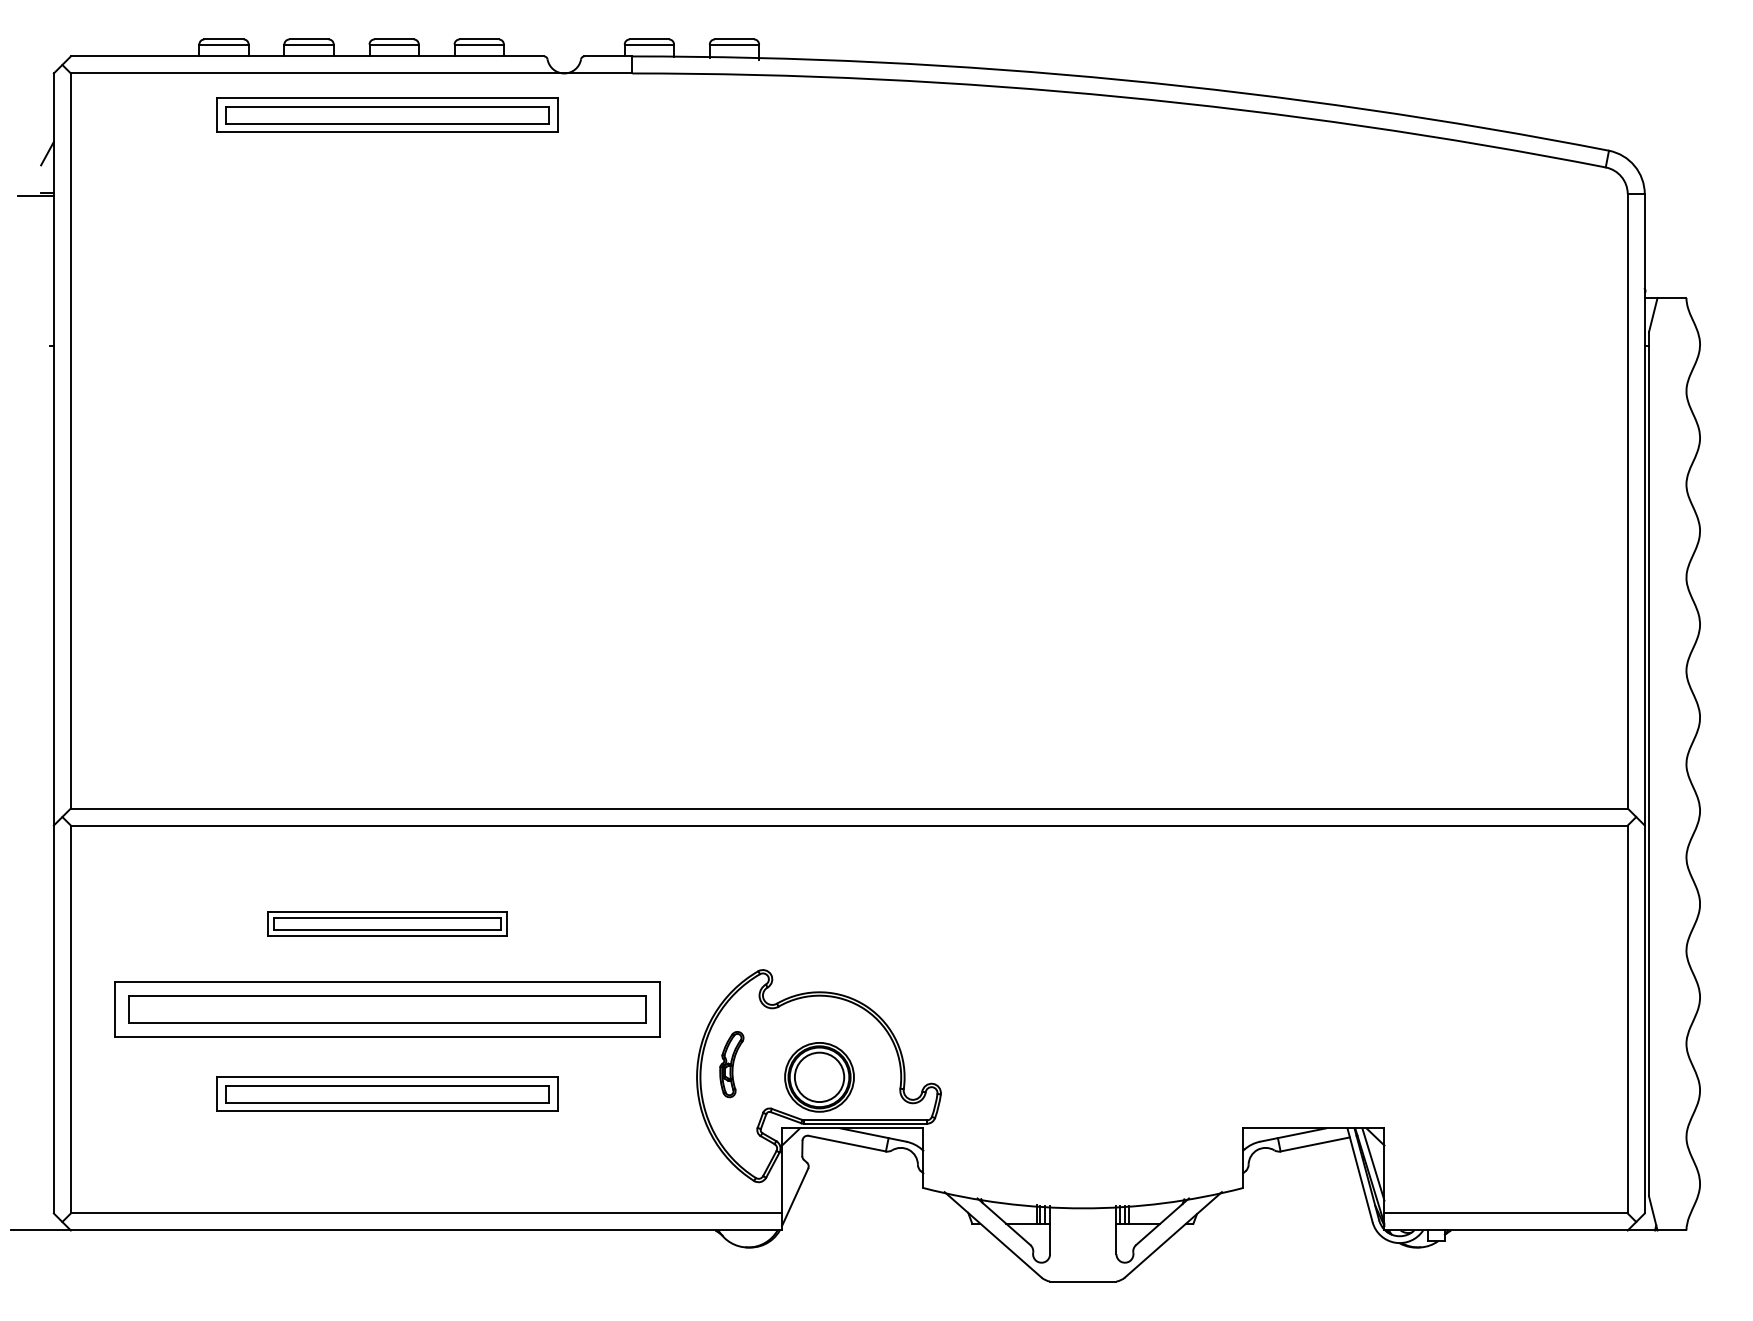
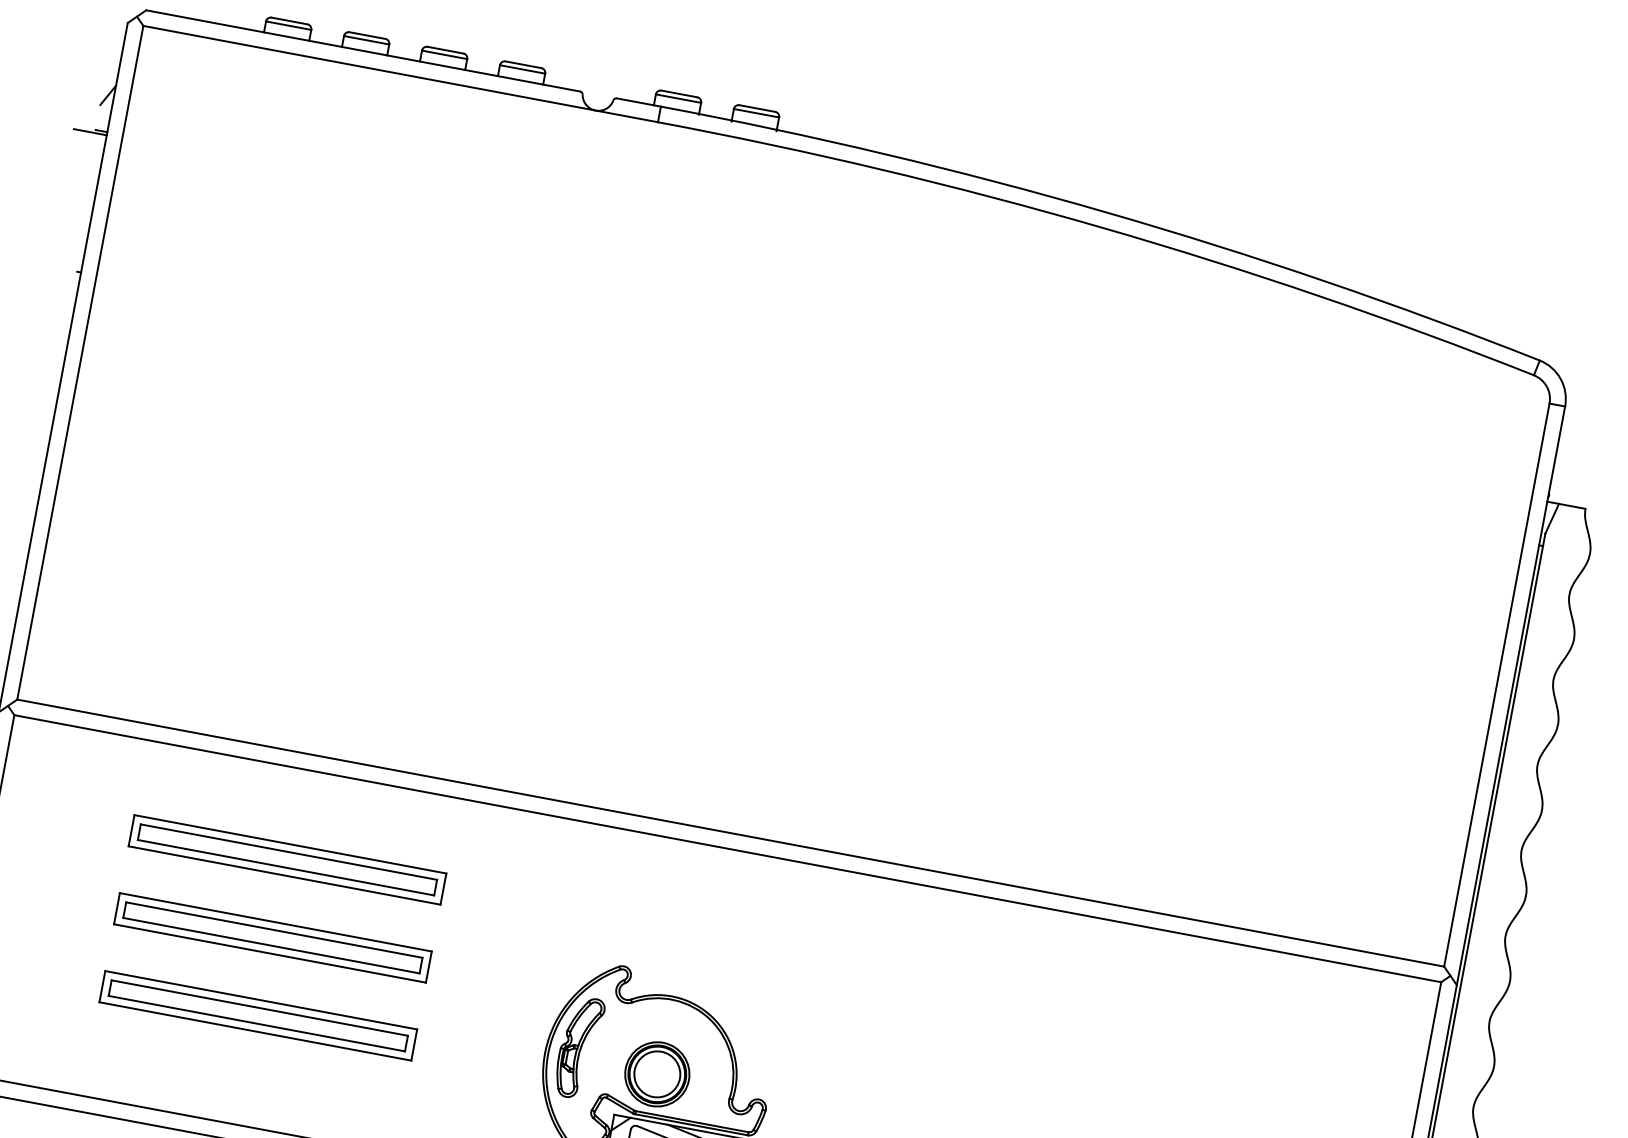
part: (387, 114) -> (426, 117), removed
part: (387, 923) -> (287, 859), size x1.43
part: (387, 1008) -> (273, 937), size x0.62
part: (731, 1064) -> (578, 1047), size x1.67

